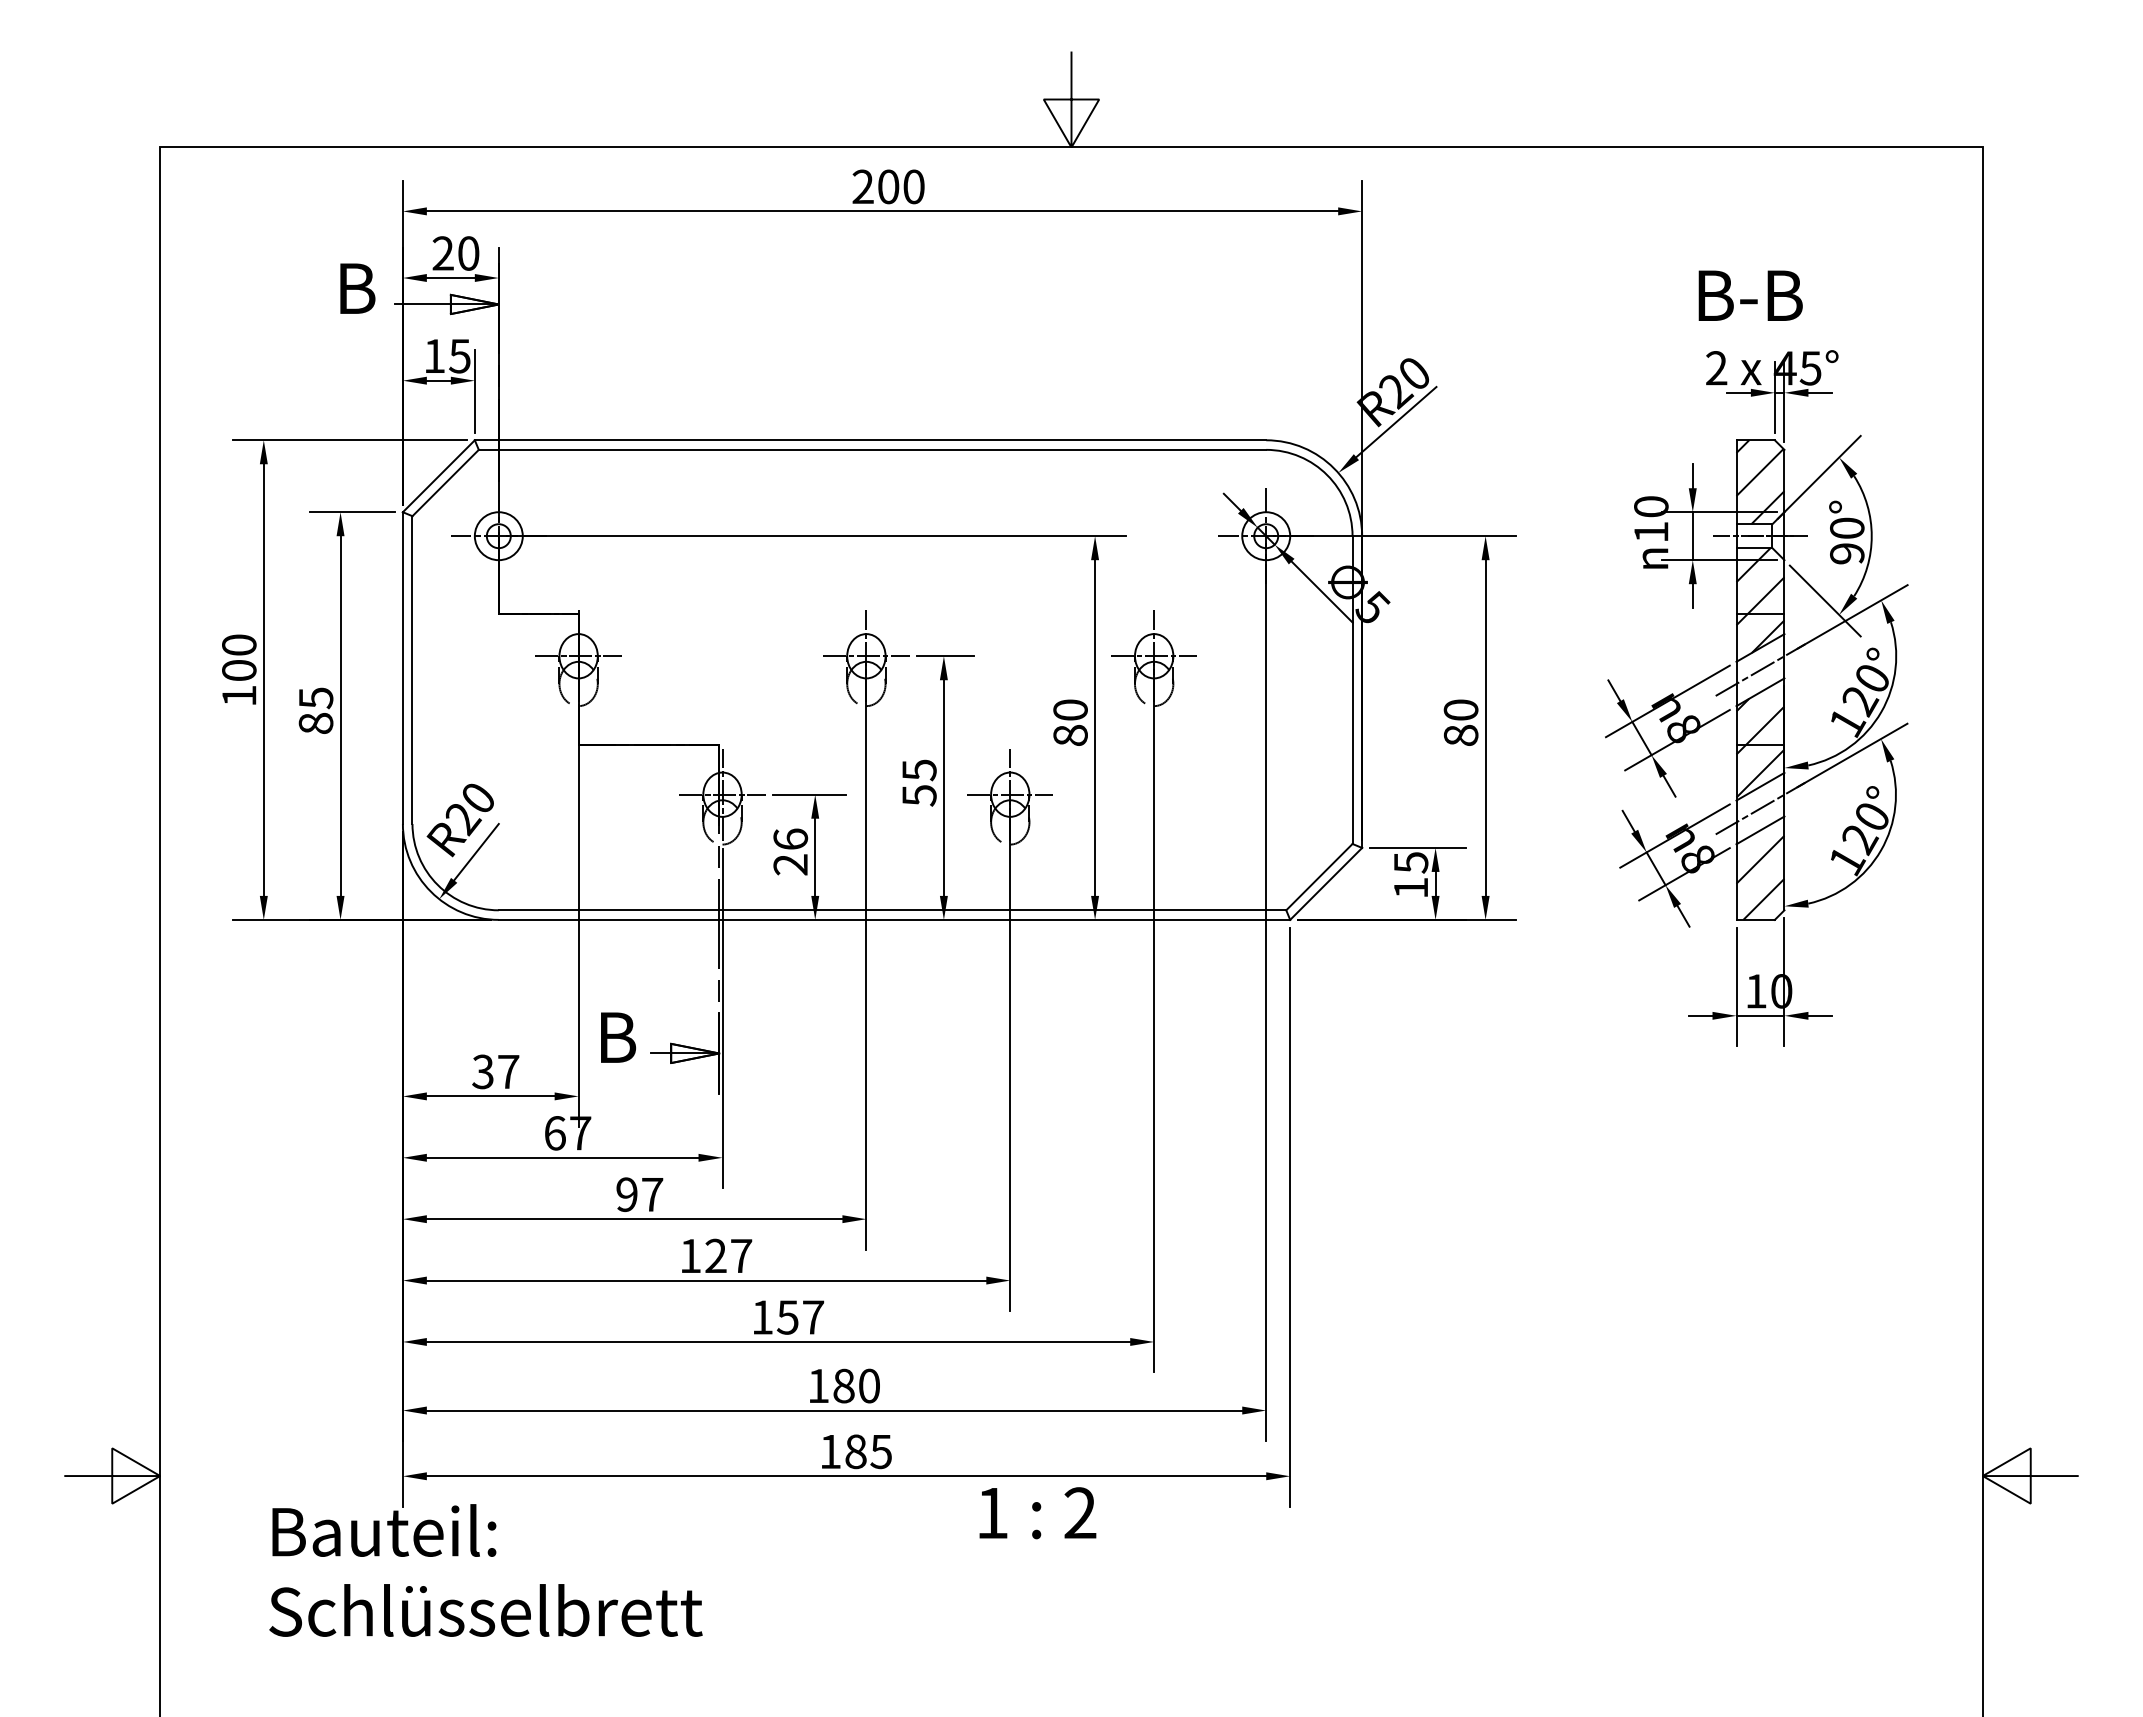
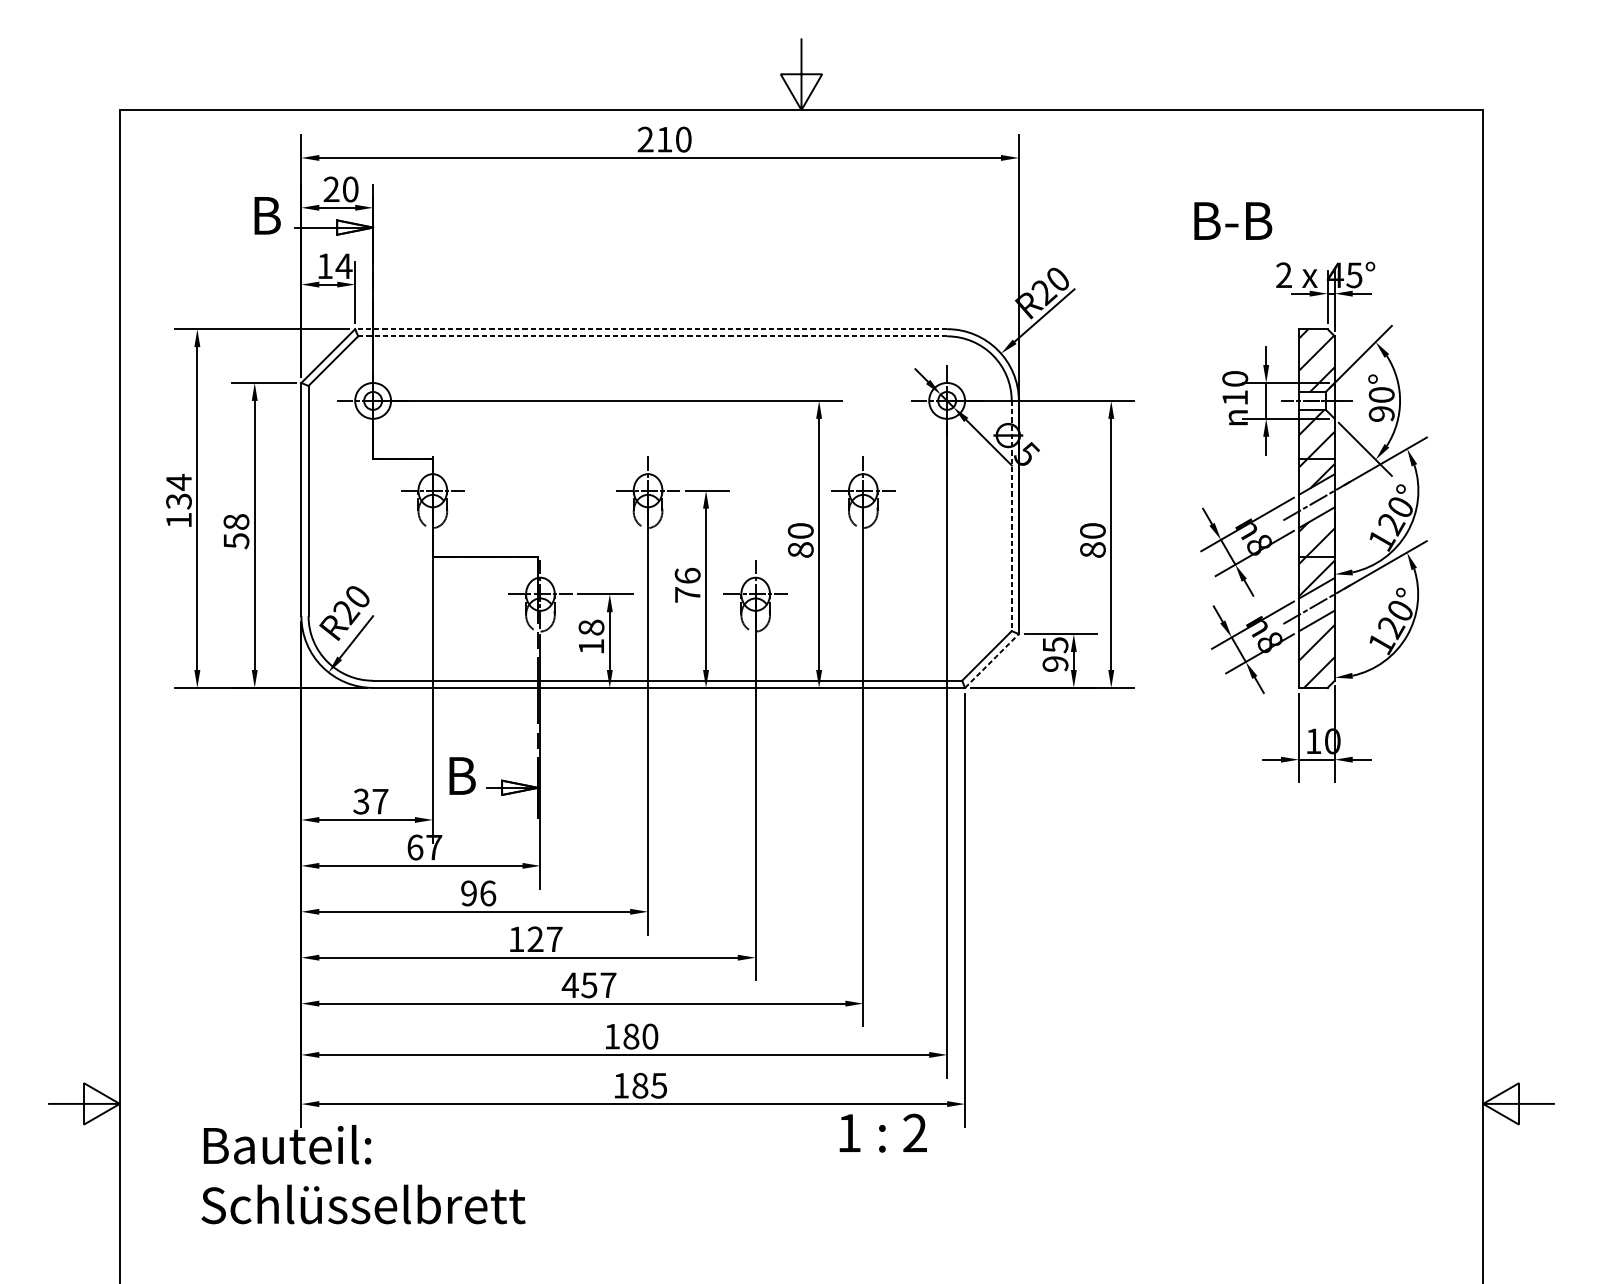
text: (888, 186) -> (664, 139), 200 -> 210
text: (1750, 295) -> (1233, 220), moved
text: (459, 356) -> (343, 266), 15 -> 14
line: (870, 440) -> (651, 329), solid -> dashed
line: (872, 449) -> (652, 336), solid -> dashed
text: (239, 657) -> (179, 491), 100 -> 134
line: (1352, 690) -> (1011, 516), solid -> dashed
text: (315, 710) -> (236, 531), 85 -> 58
text: (919, 782) -> (687, 585), 55 -> 76
text: (790, 851) -> (591, 636), 26 -> 18
line: (1326, 883) -> (992, 660), solid -> dashed
text: (1410, 887) -> (1055, 663), 15 -> 95
text: (652, 1194) -> (488, 893), 97 -> 96
text: (762, 1317) -> (570, 985), 157 -> 457
text: (1037, 1513) -> (883, 1133), moved

